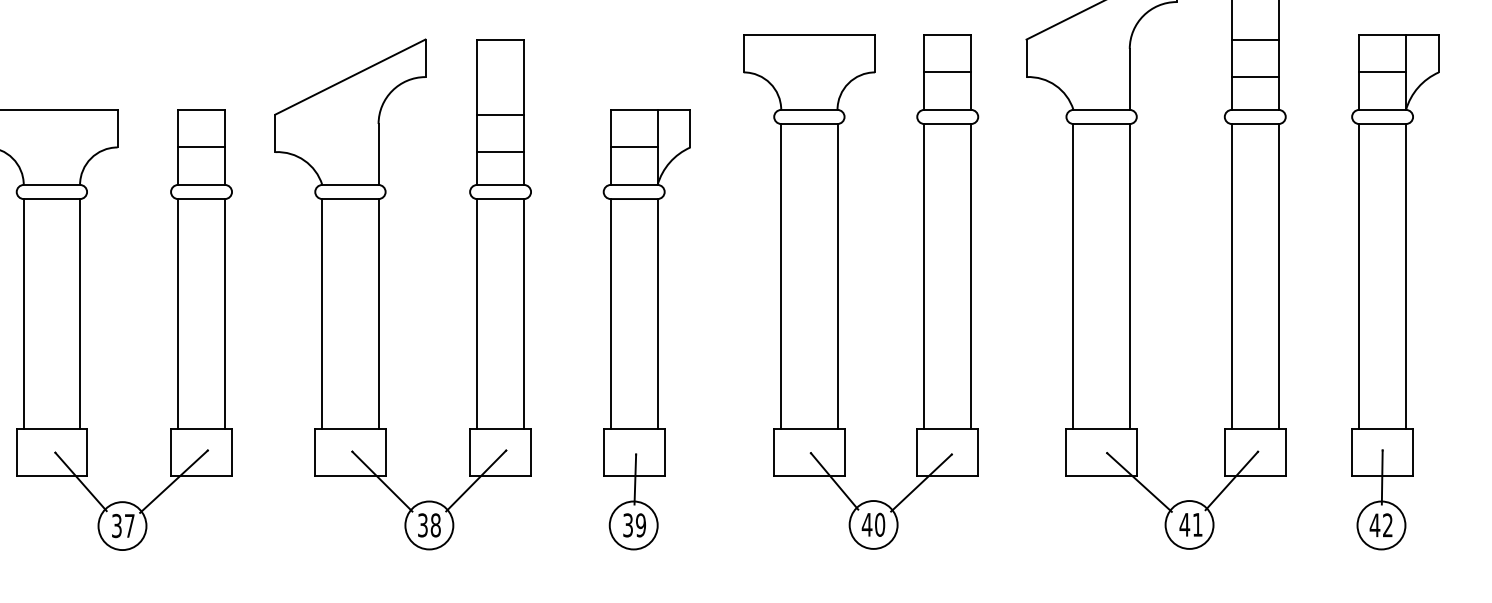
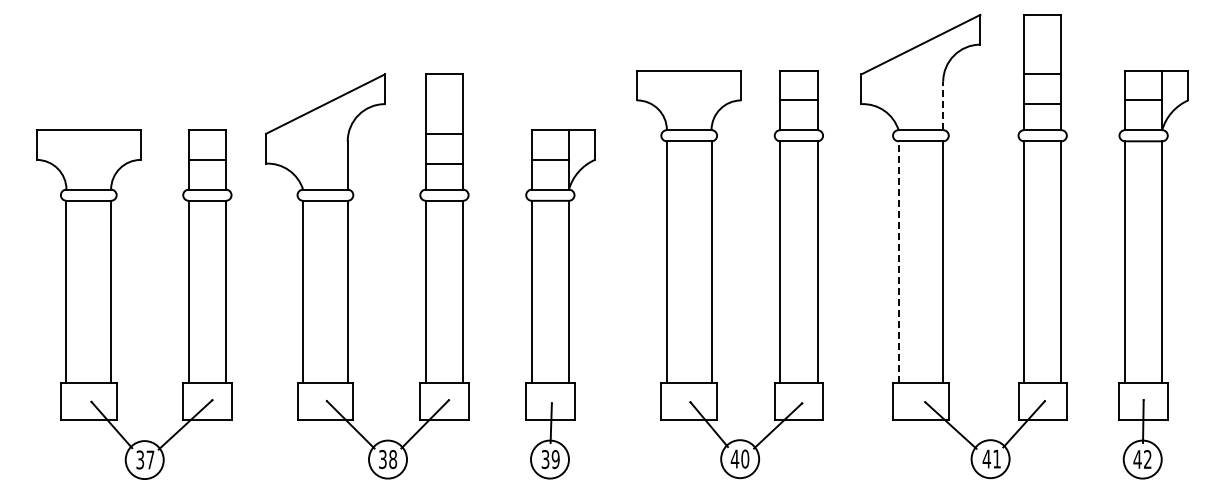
line: (1130, 78) -> (943, 105), solid -> dashed
line: (1073, 276) -> (898, 262), solid -> dashed

